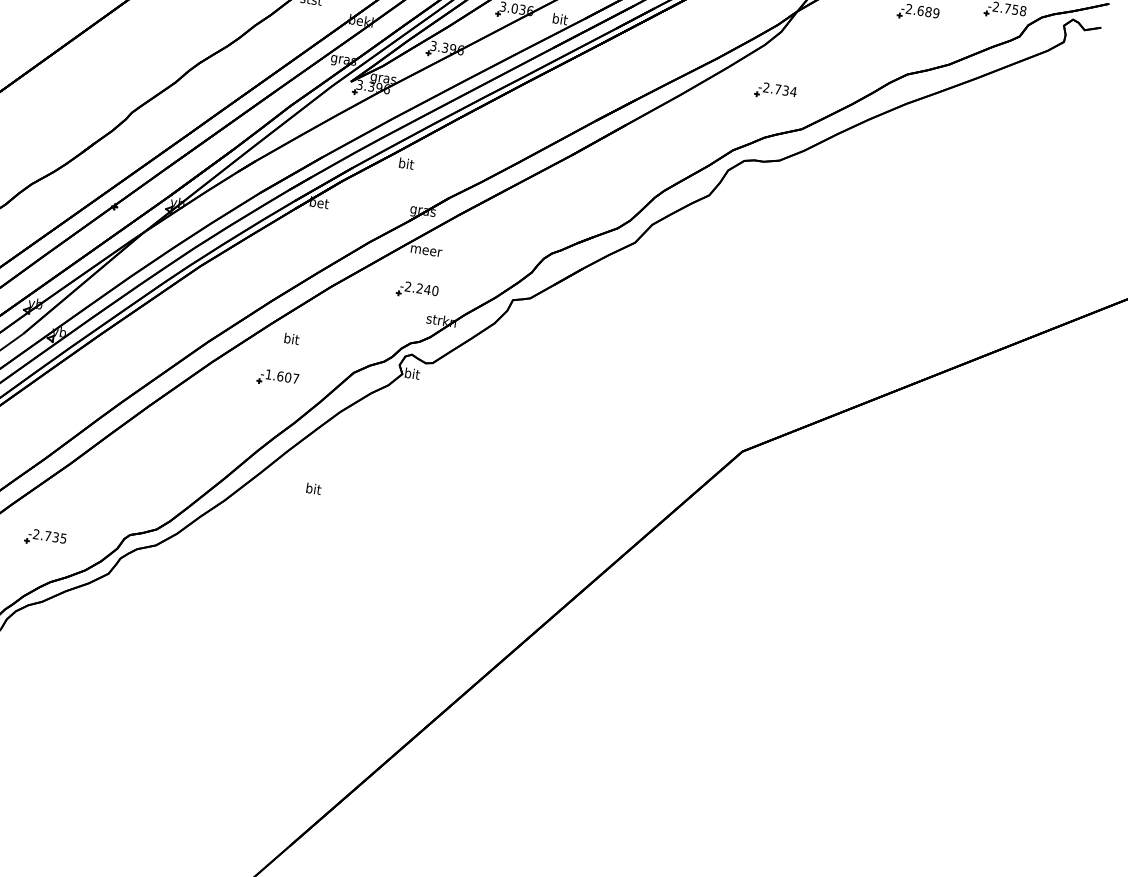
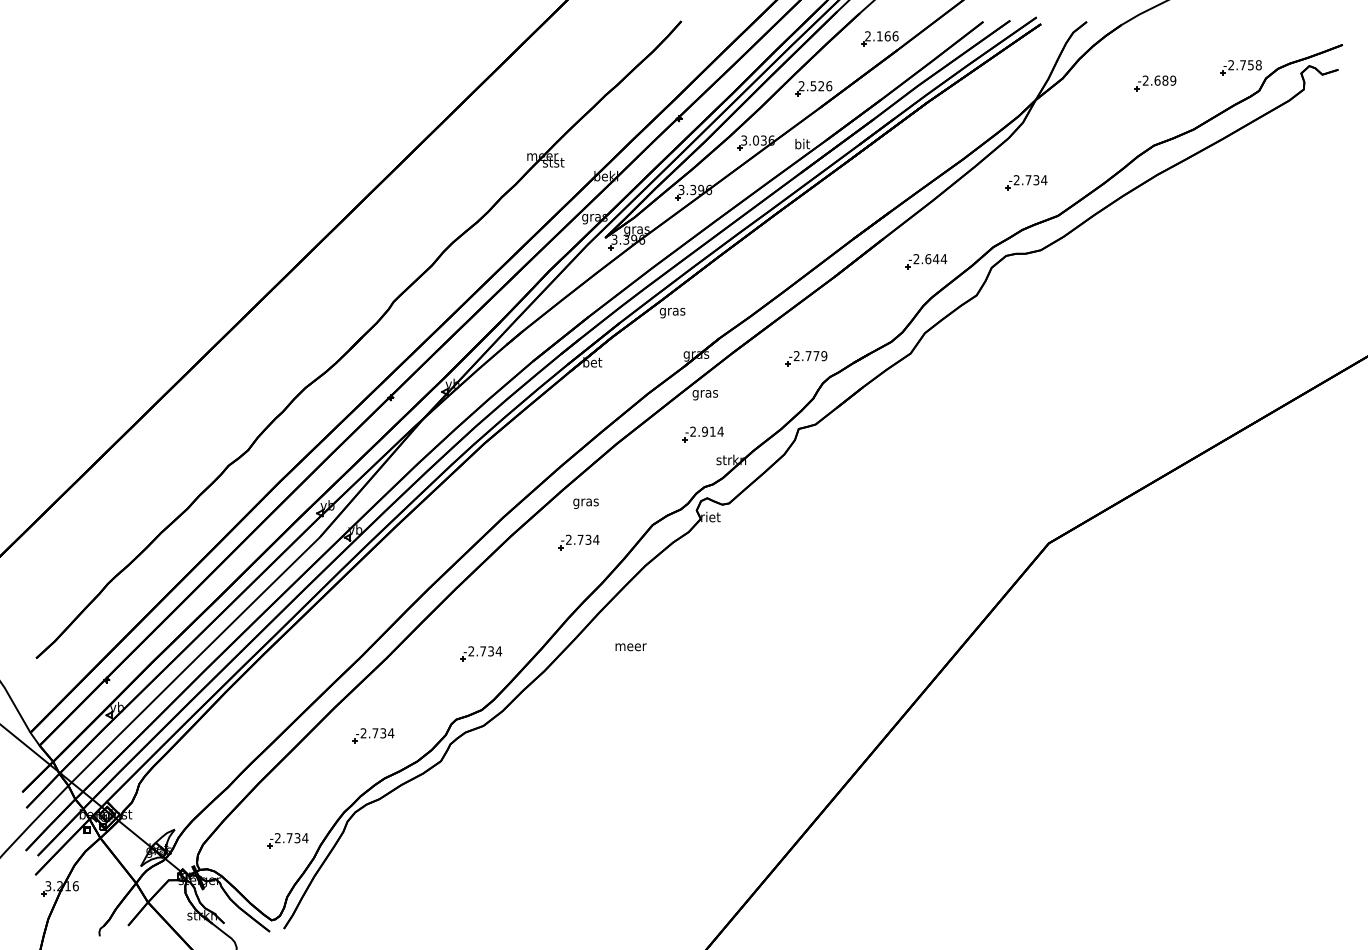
part: (664, 154) -> (926, 261), added
text: (406, 164) -> (672, 311), bit -> gras
part: (531, 231) -> (806, 358), added
text: (425, 252) -> (705, 395), meer -> gras
text: (427, 289) -> (712, 431), -2.240 -> -2.914
text: (291, 339) -> (585, 501), bit -> gras
text: (412, 373) -> (710, 516), bit -> riet
text: (282, 376) -> (582, 539), -1.607 -> -2.734
part: (165, 473) -> (481, 653), added
text: (313, 488) -> (630, 645), bit -> meer
text: (62, 538) -> (390, 733), -2.735 -> -2.734

